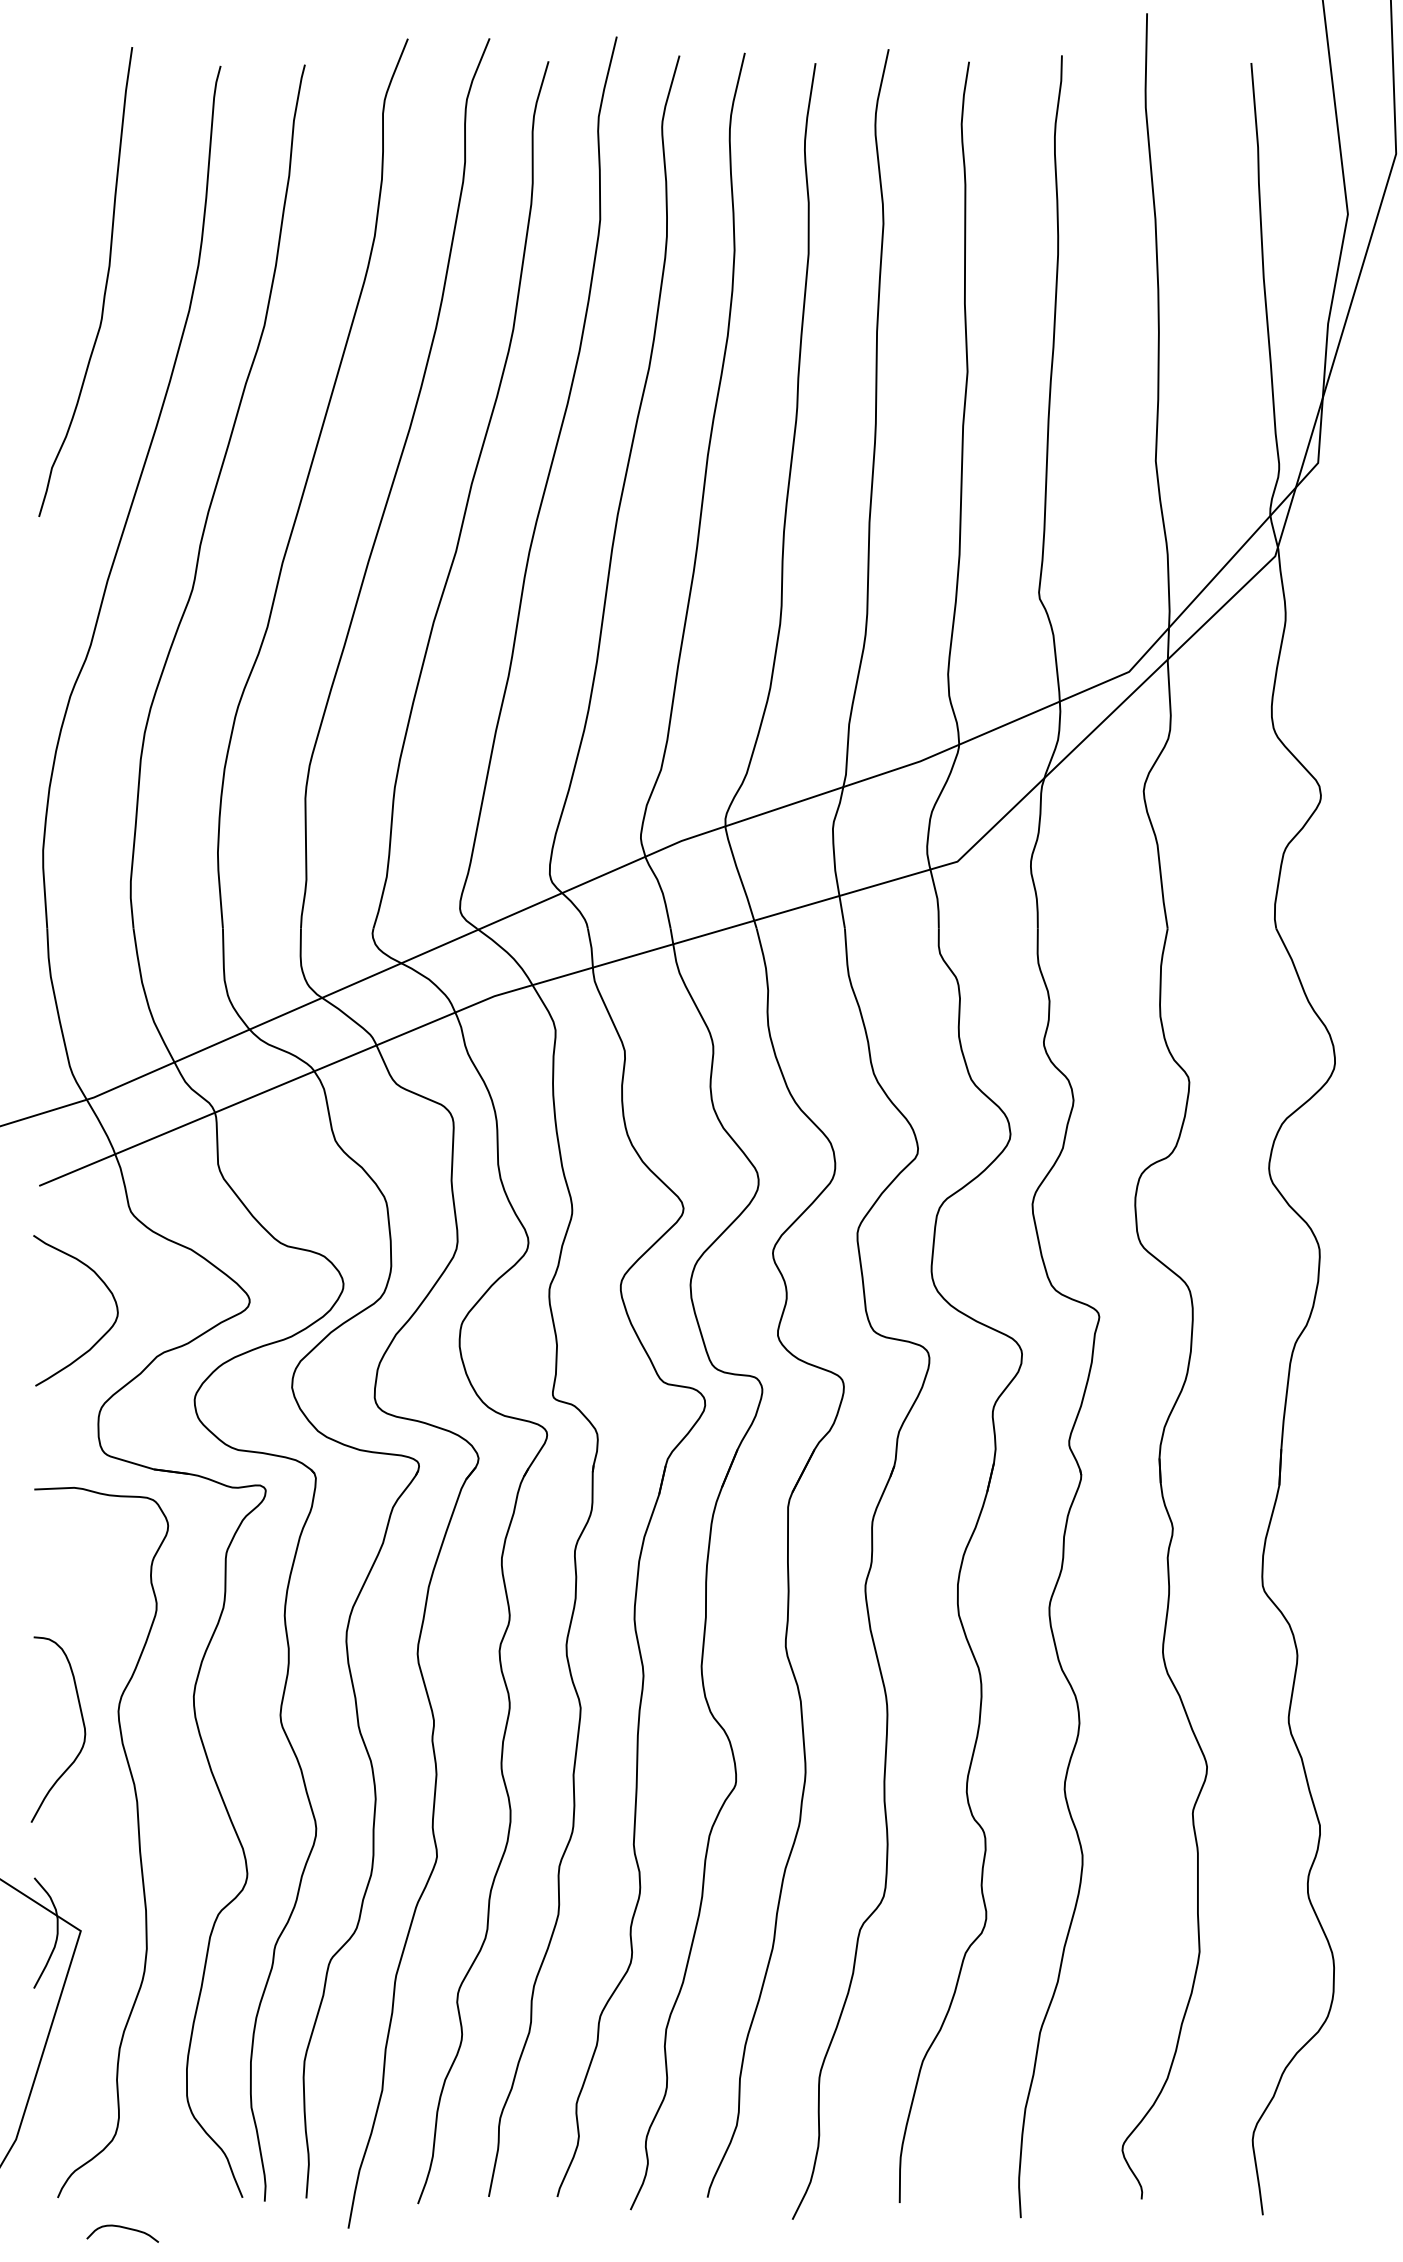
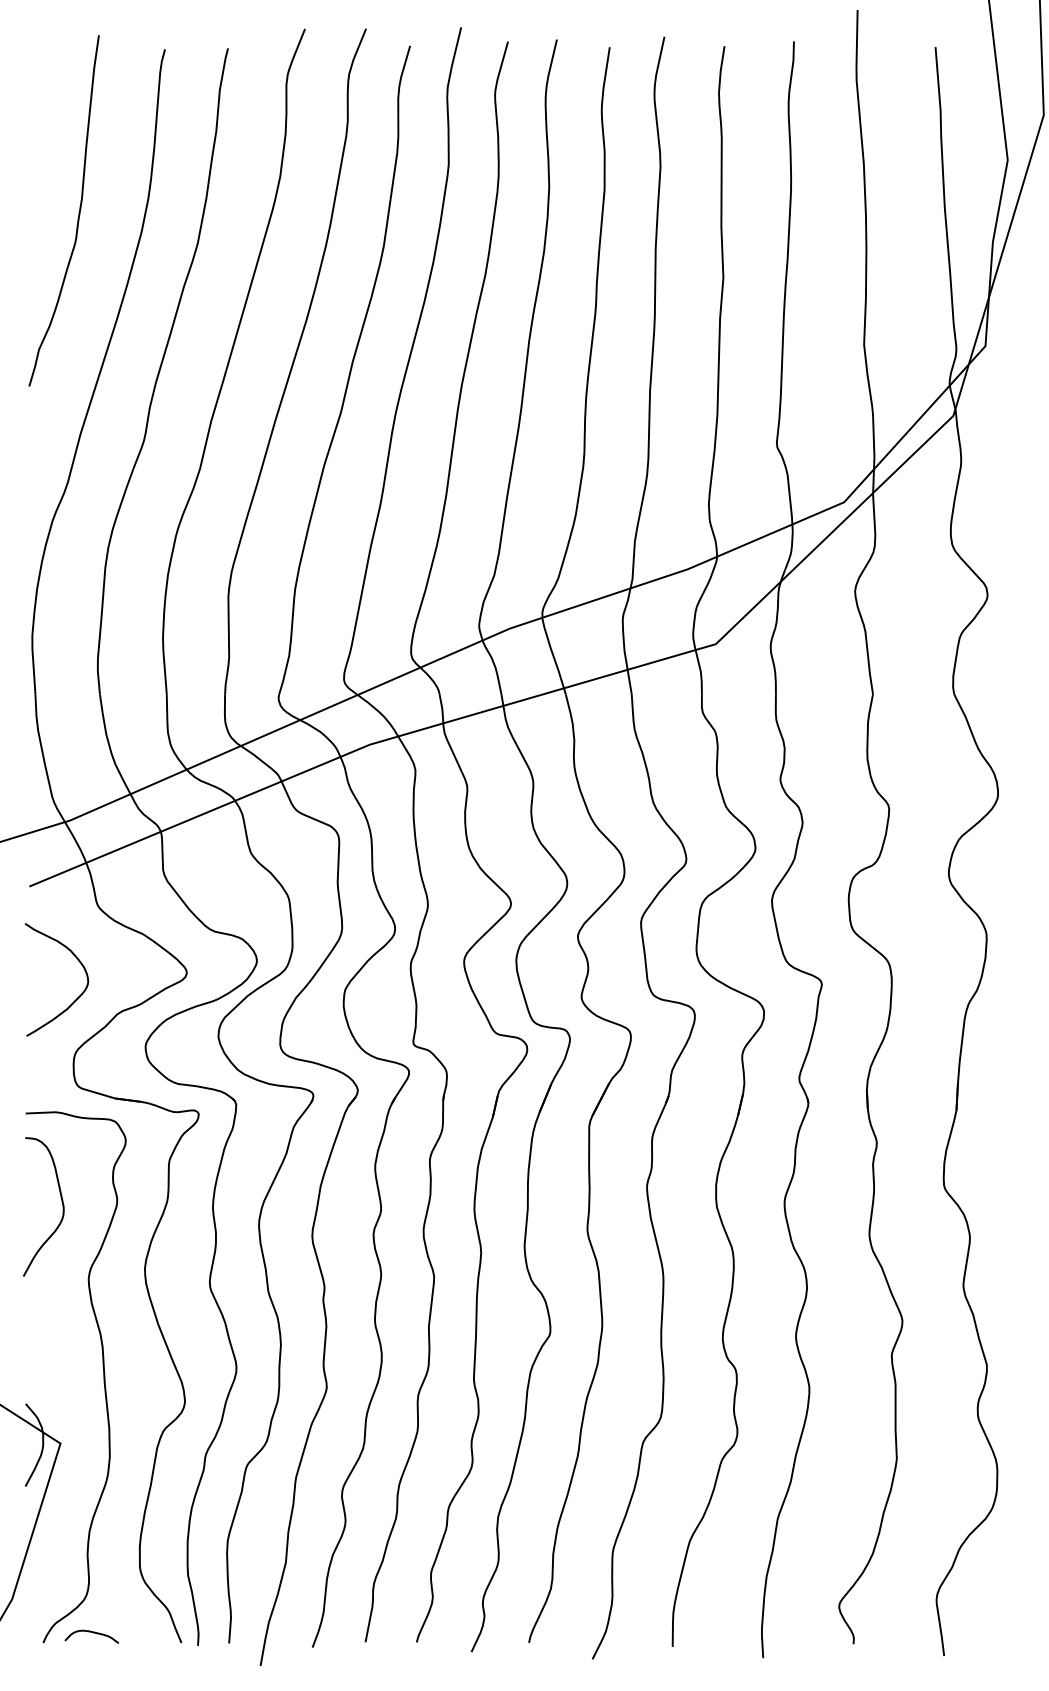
curve: (82, 1723) -> (61, 1202), moved
curve: (124, 2229) -> (93, 1633), moved

